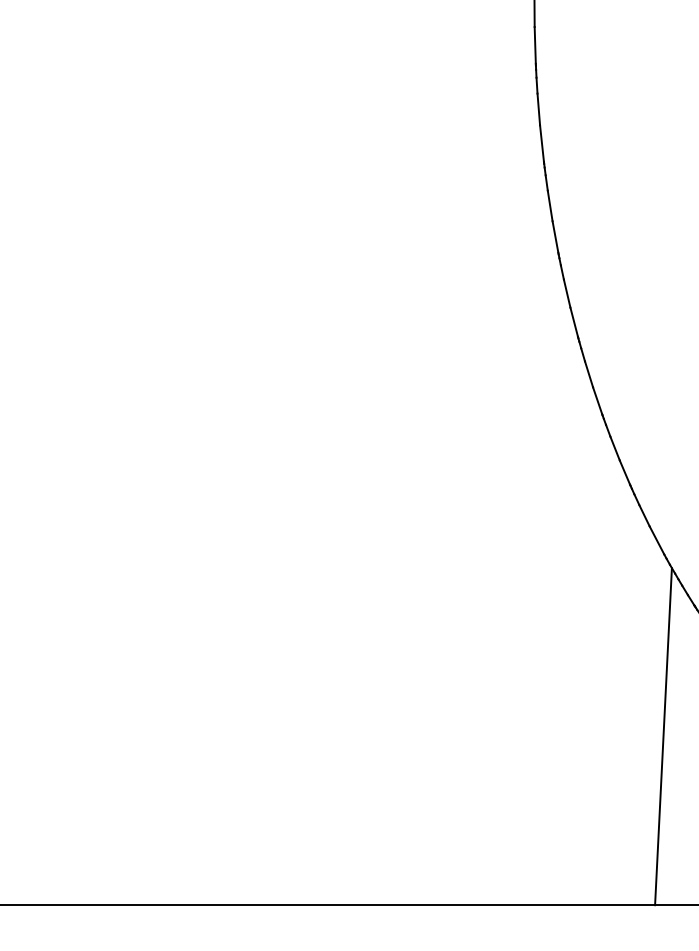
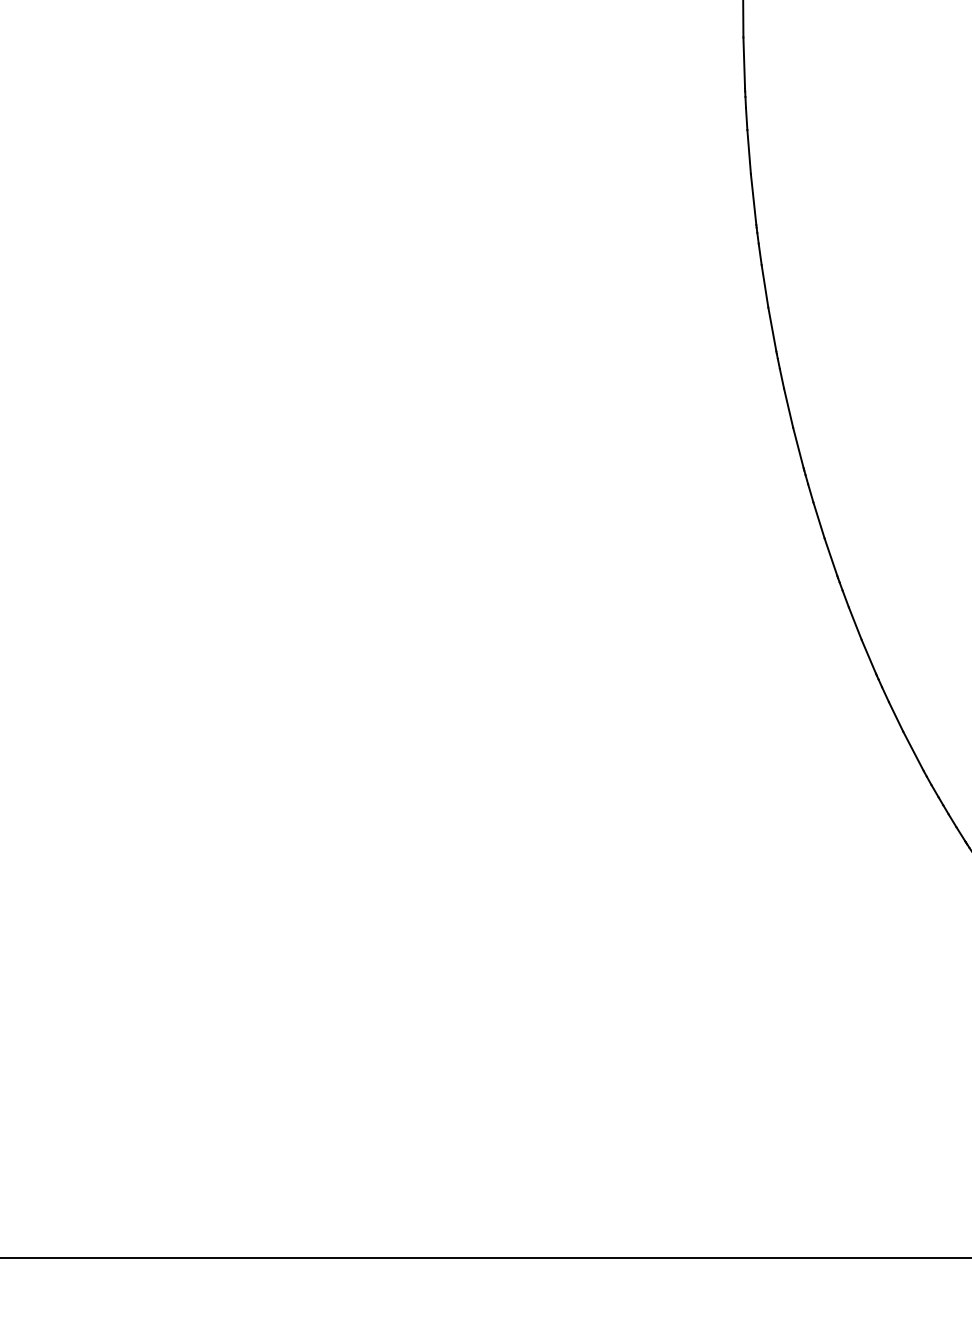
line: (663, 736) -> (922, 1023), removed

